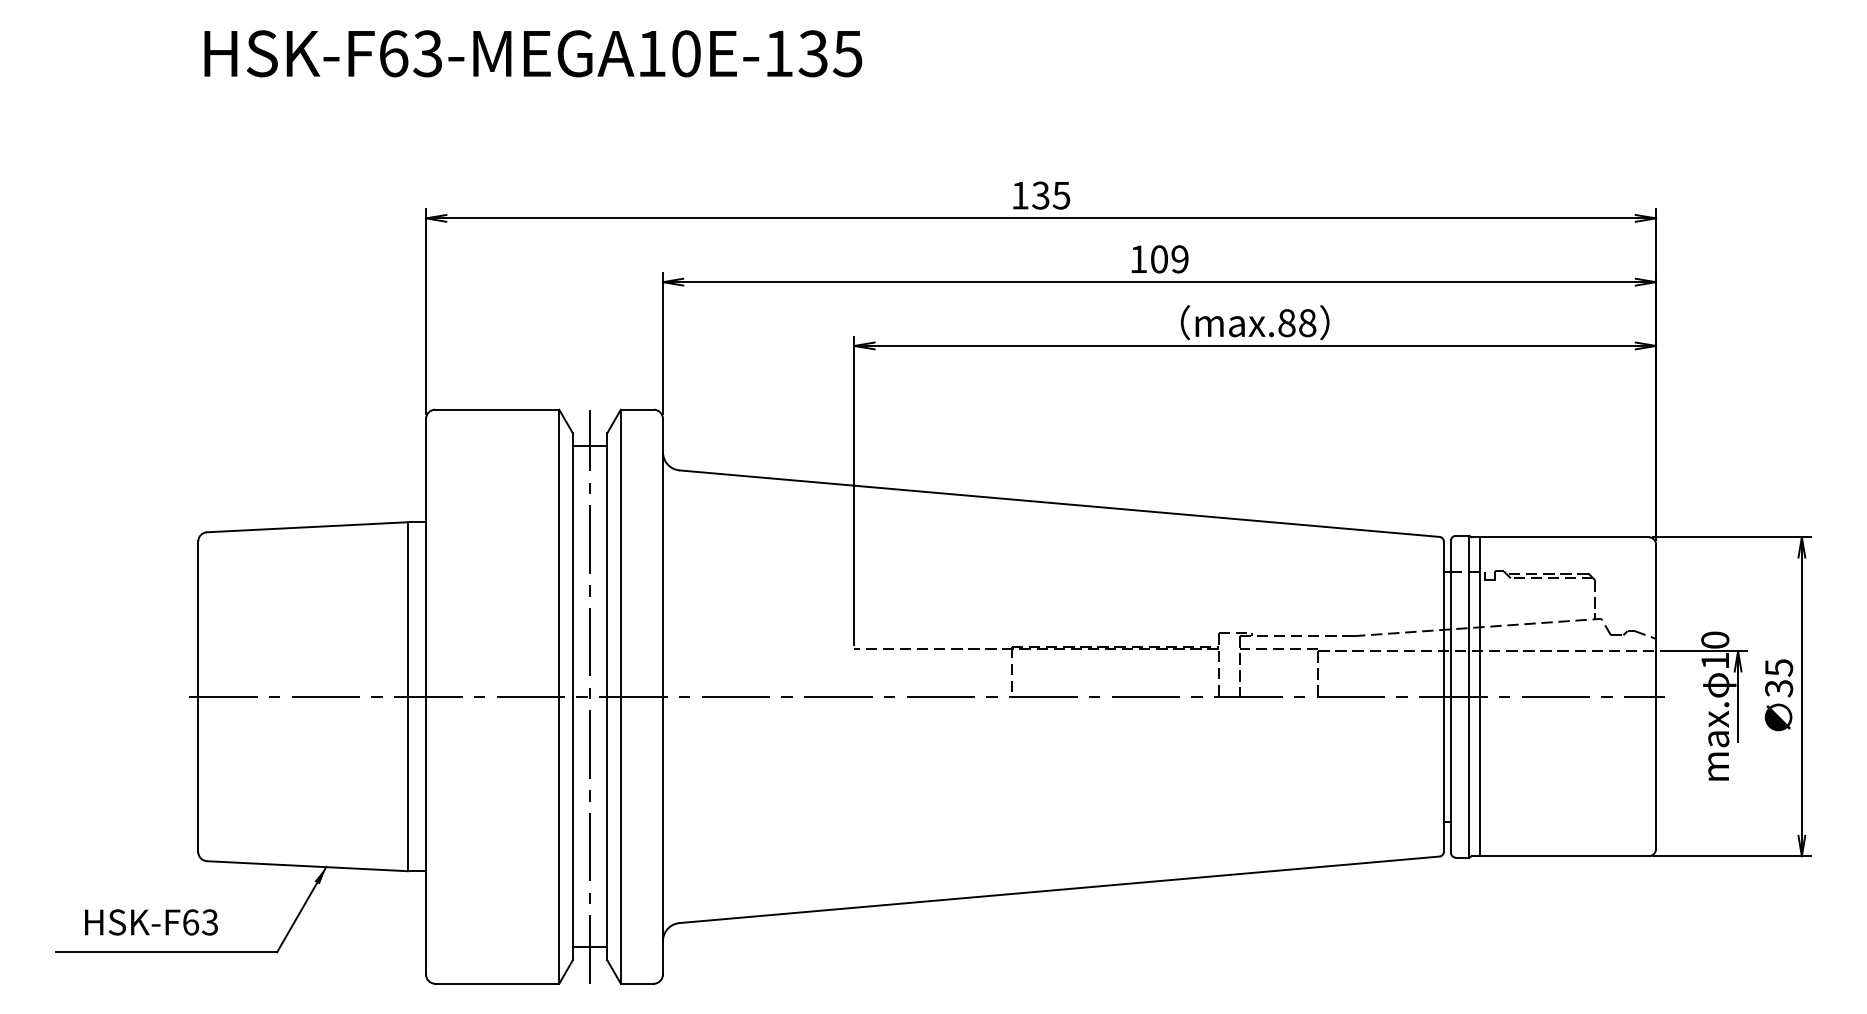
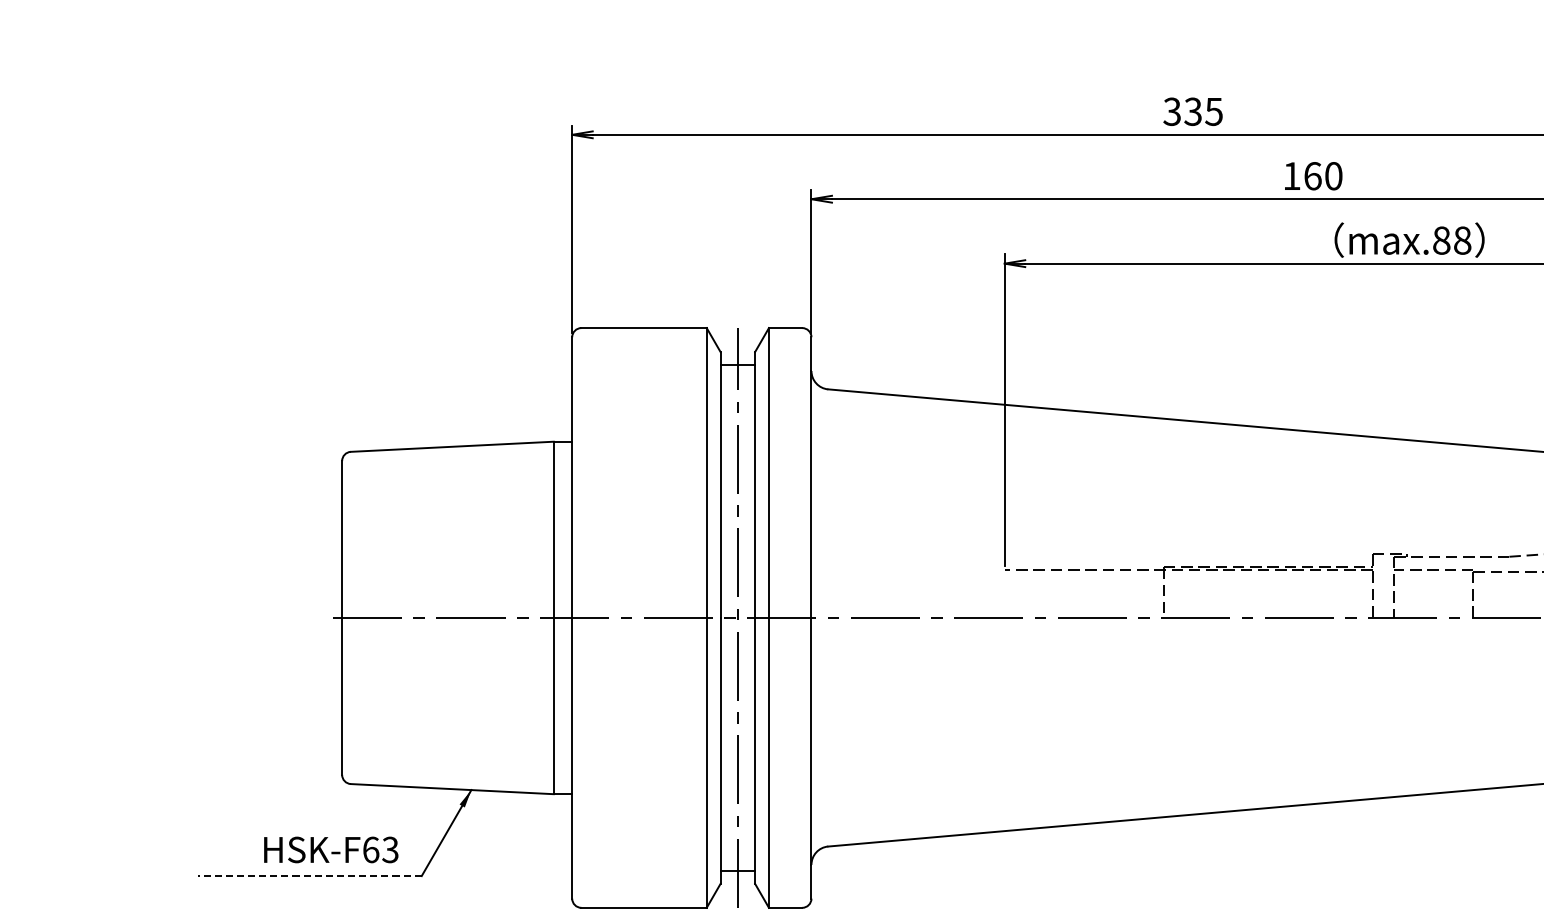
text: (1019, 195) -> (1171, 111), 135 -> 335
text: (1169, 259) -> (1323, 176), 109 -> 160
text: (151, 922) -> (331, 850), moved
line: (166, 952) -> (310, 876), solid -> dashed

